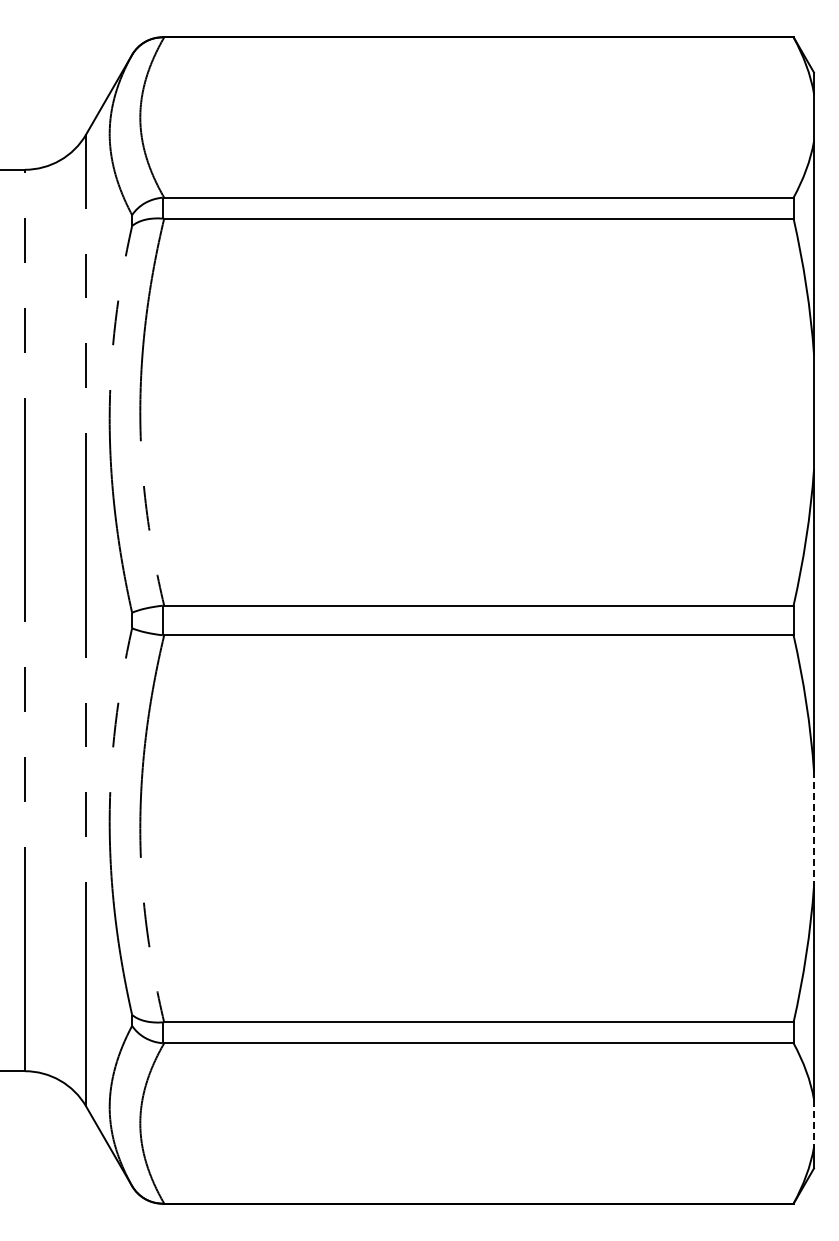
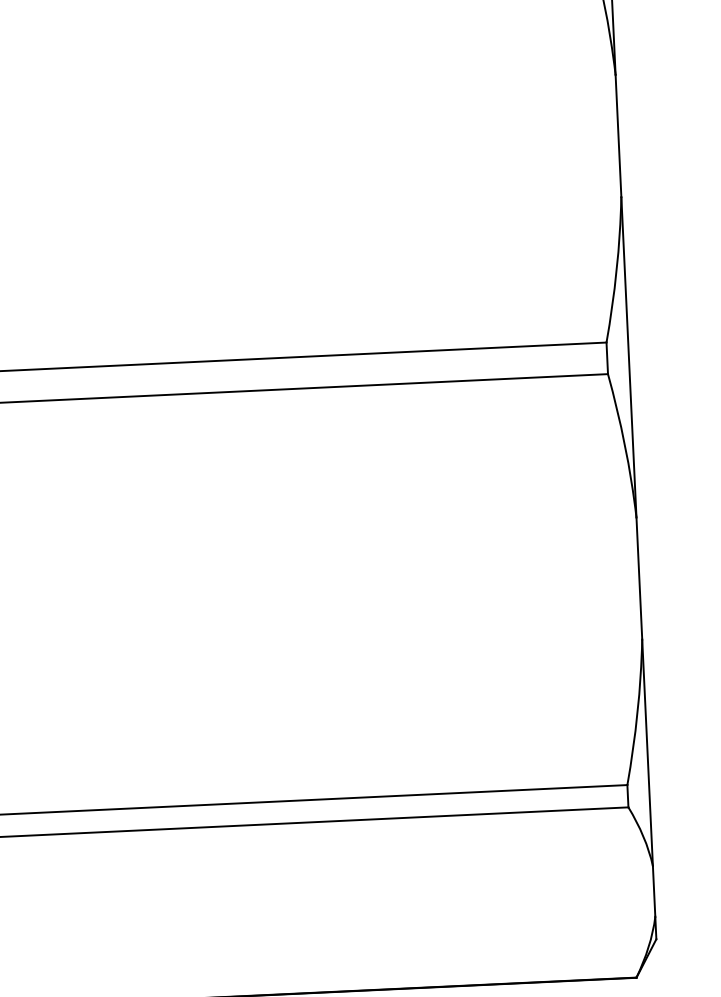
line: (814, 829) -> (639, 579), dashed -> solid
line: (814, 1123) -> (654, 891), dashed -> solid

